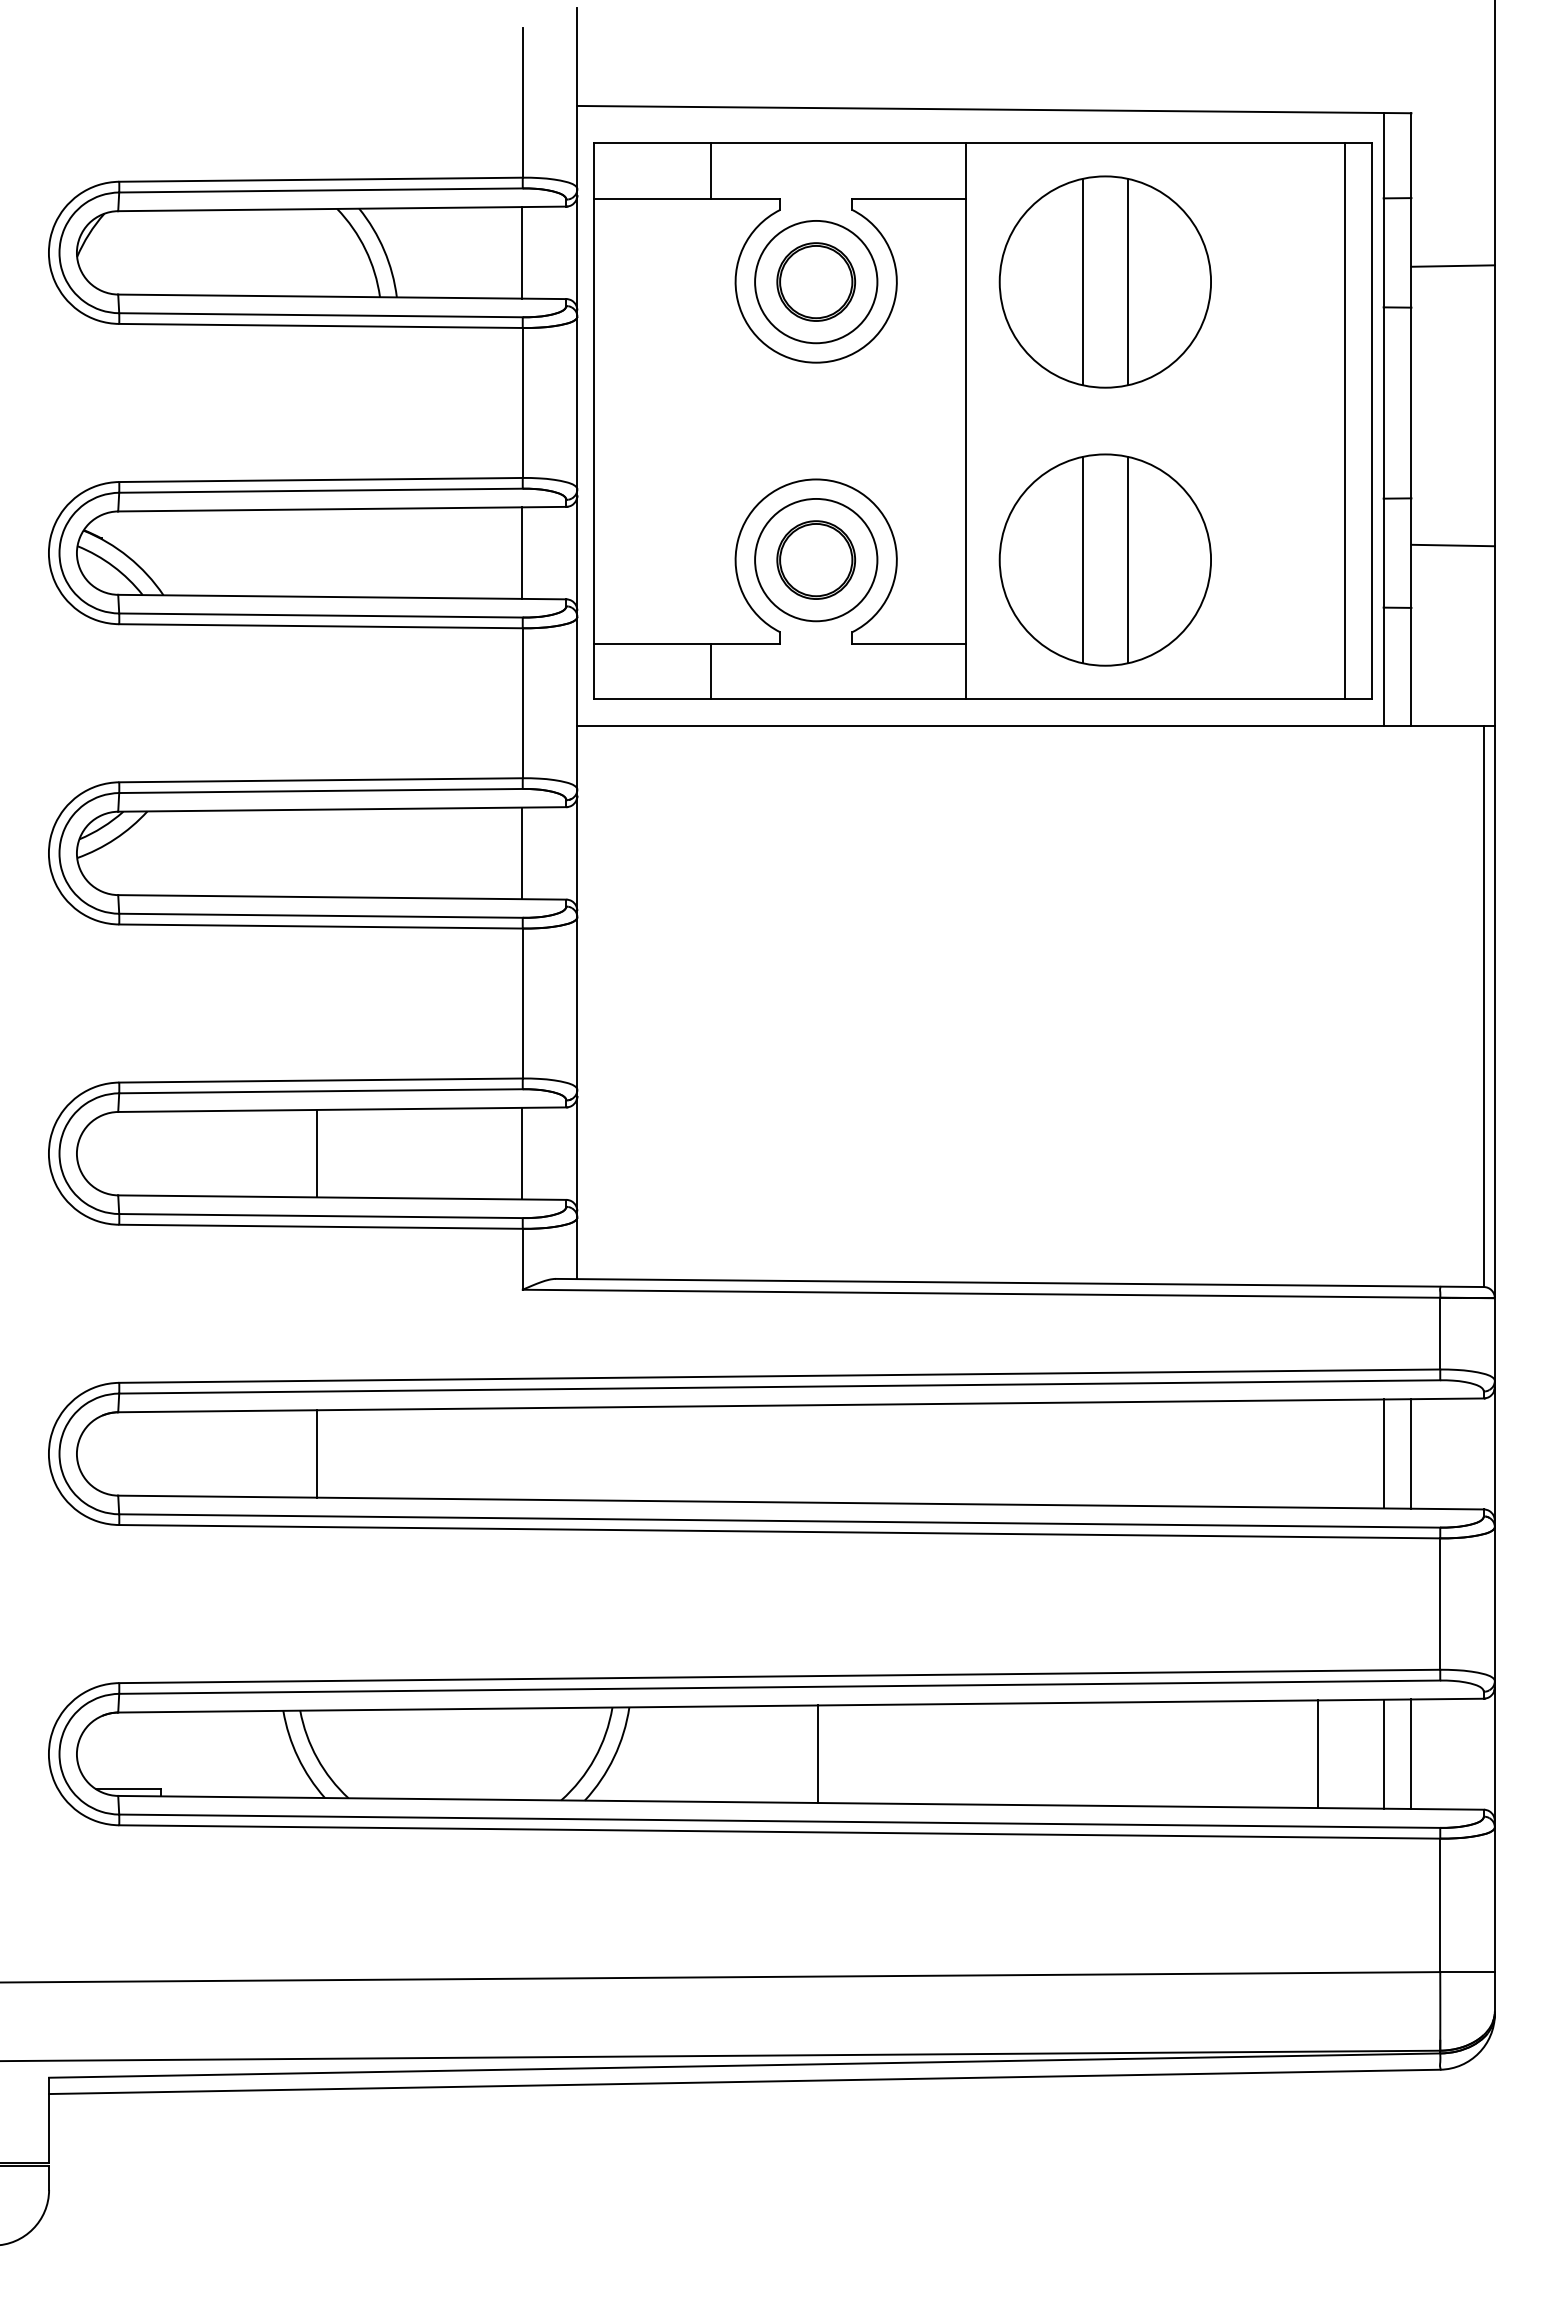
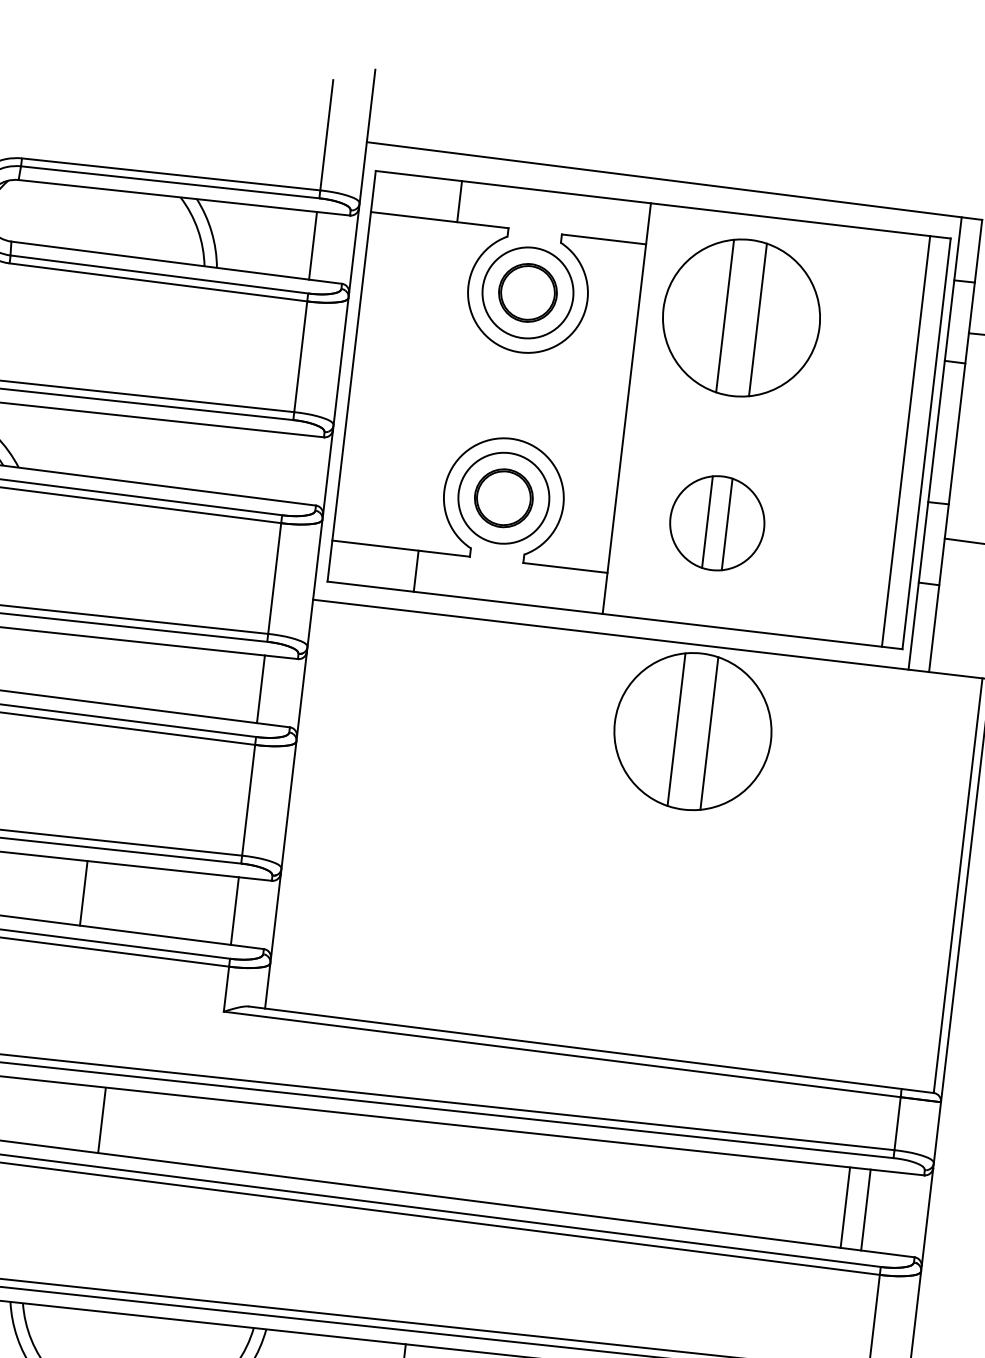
line: (521, 552) -> (286, 467), removed
part: (1104, 559) -> (716, 522), size x0.6
part: (1104, 841) -> (692, 731), added
line: (317, 1453) -> (102, 1120), moved

